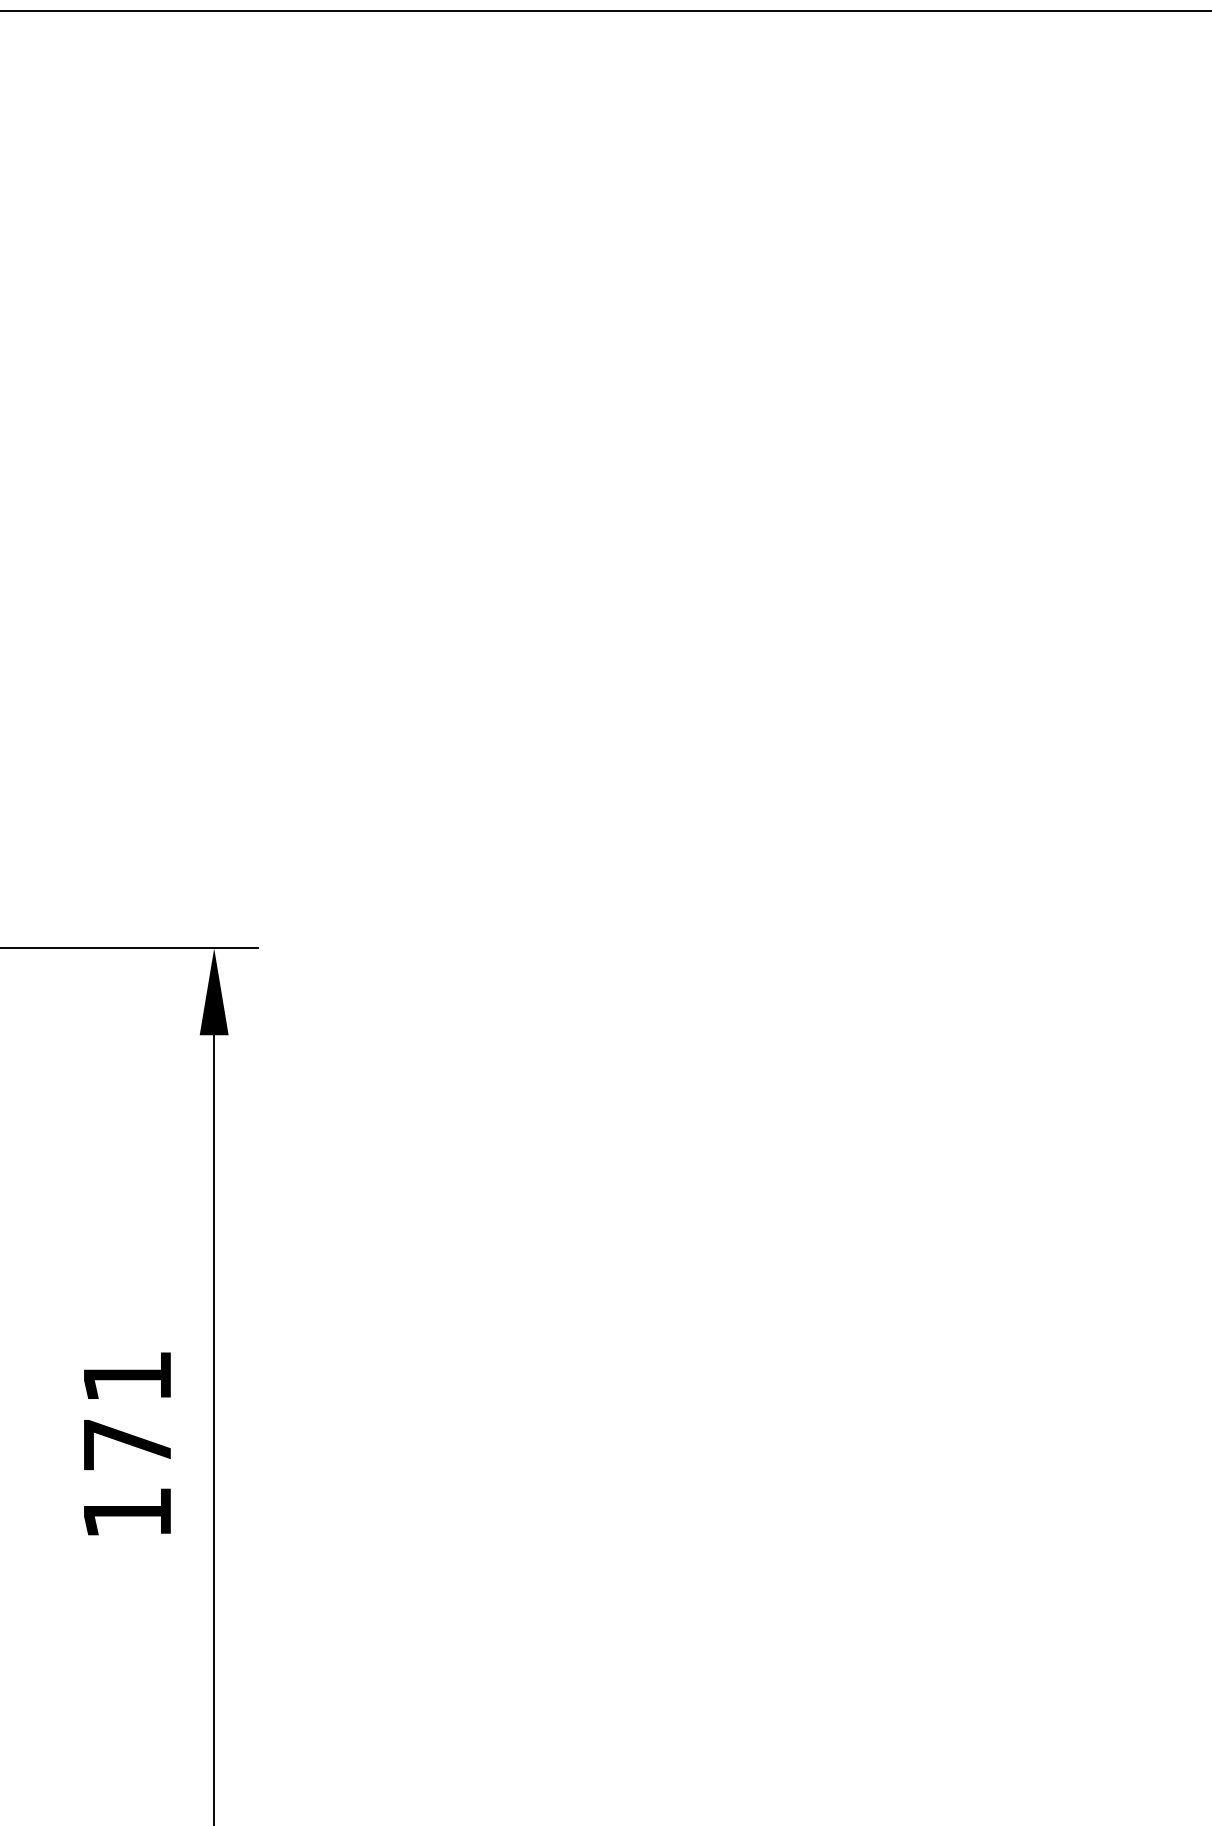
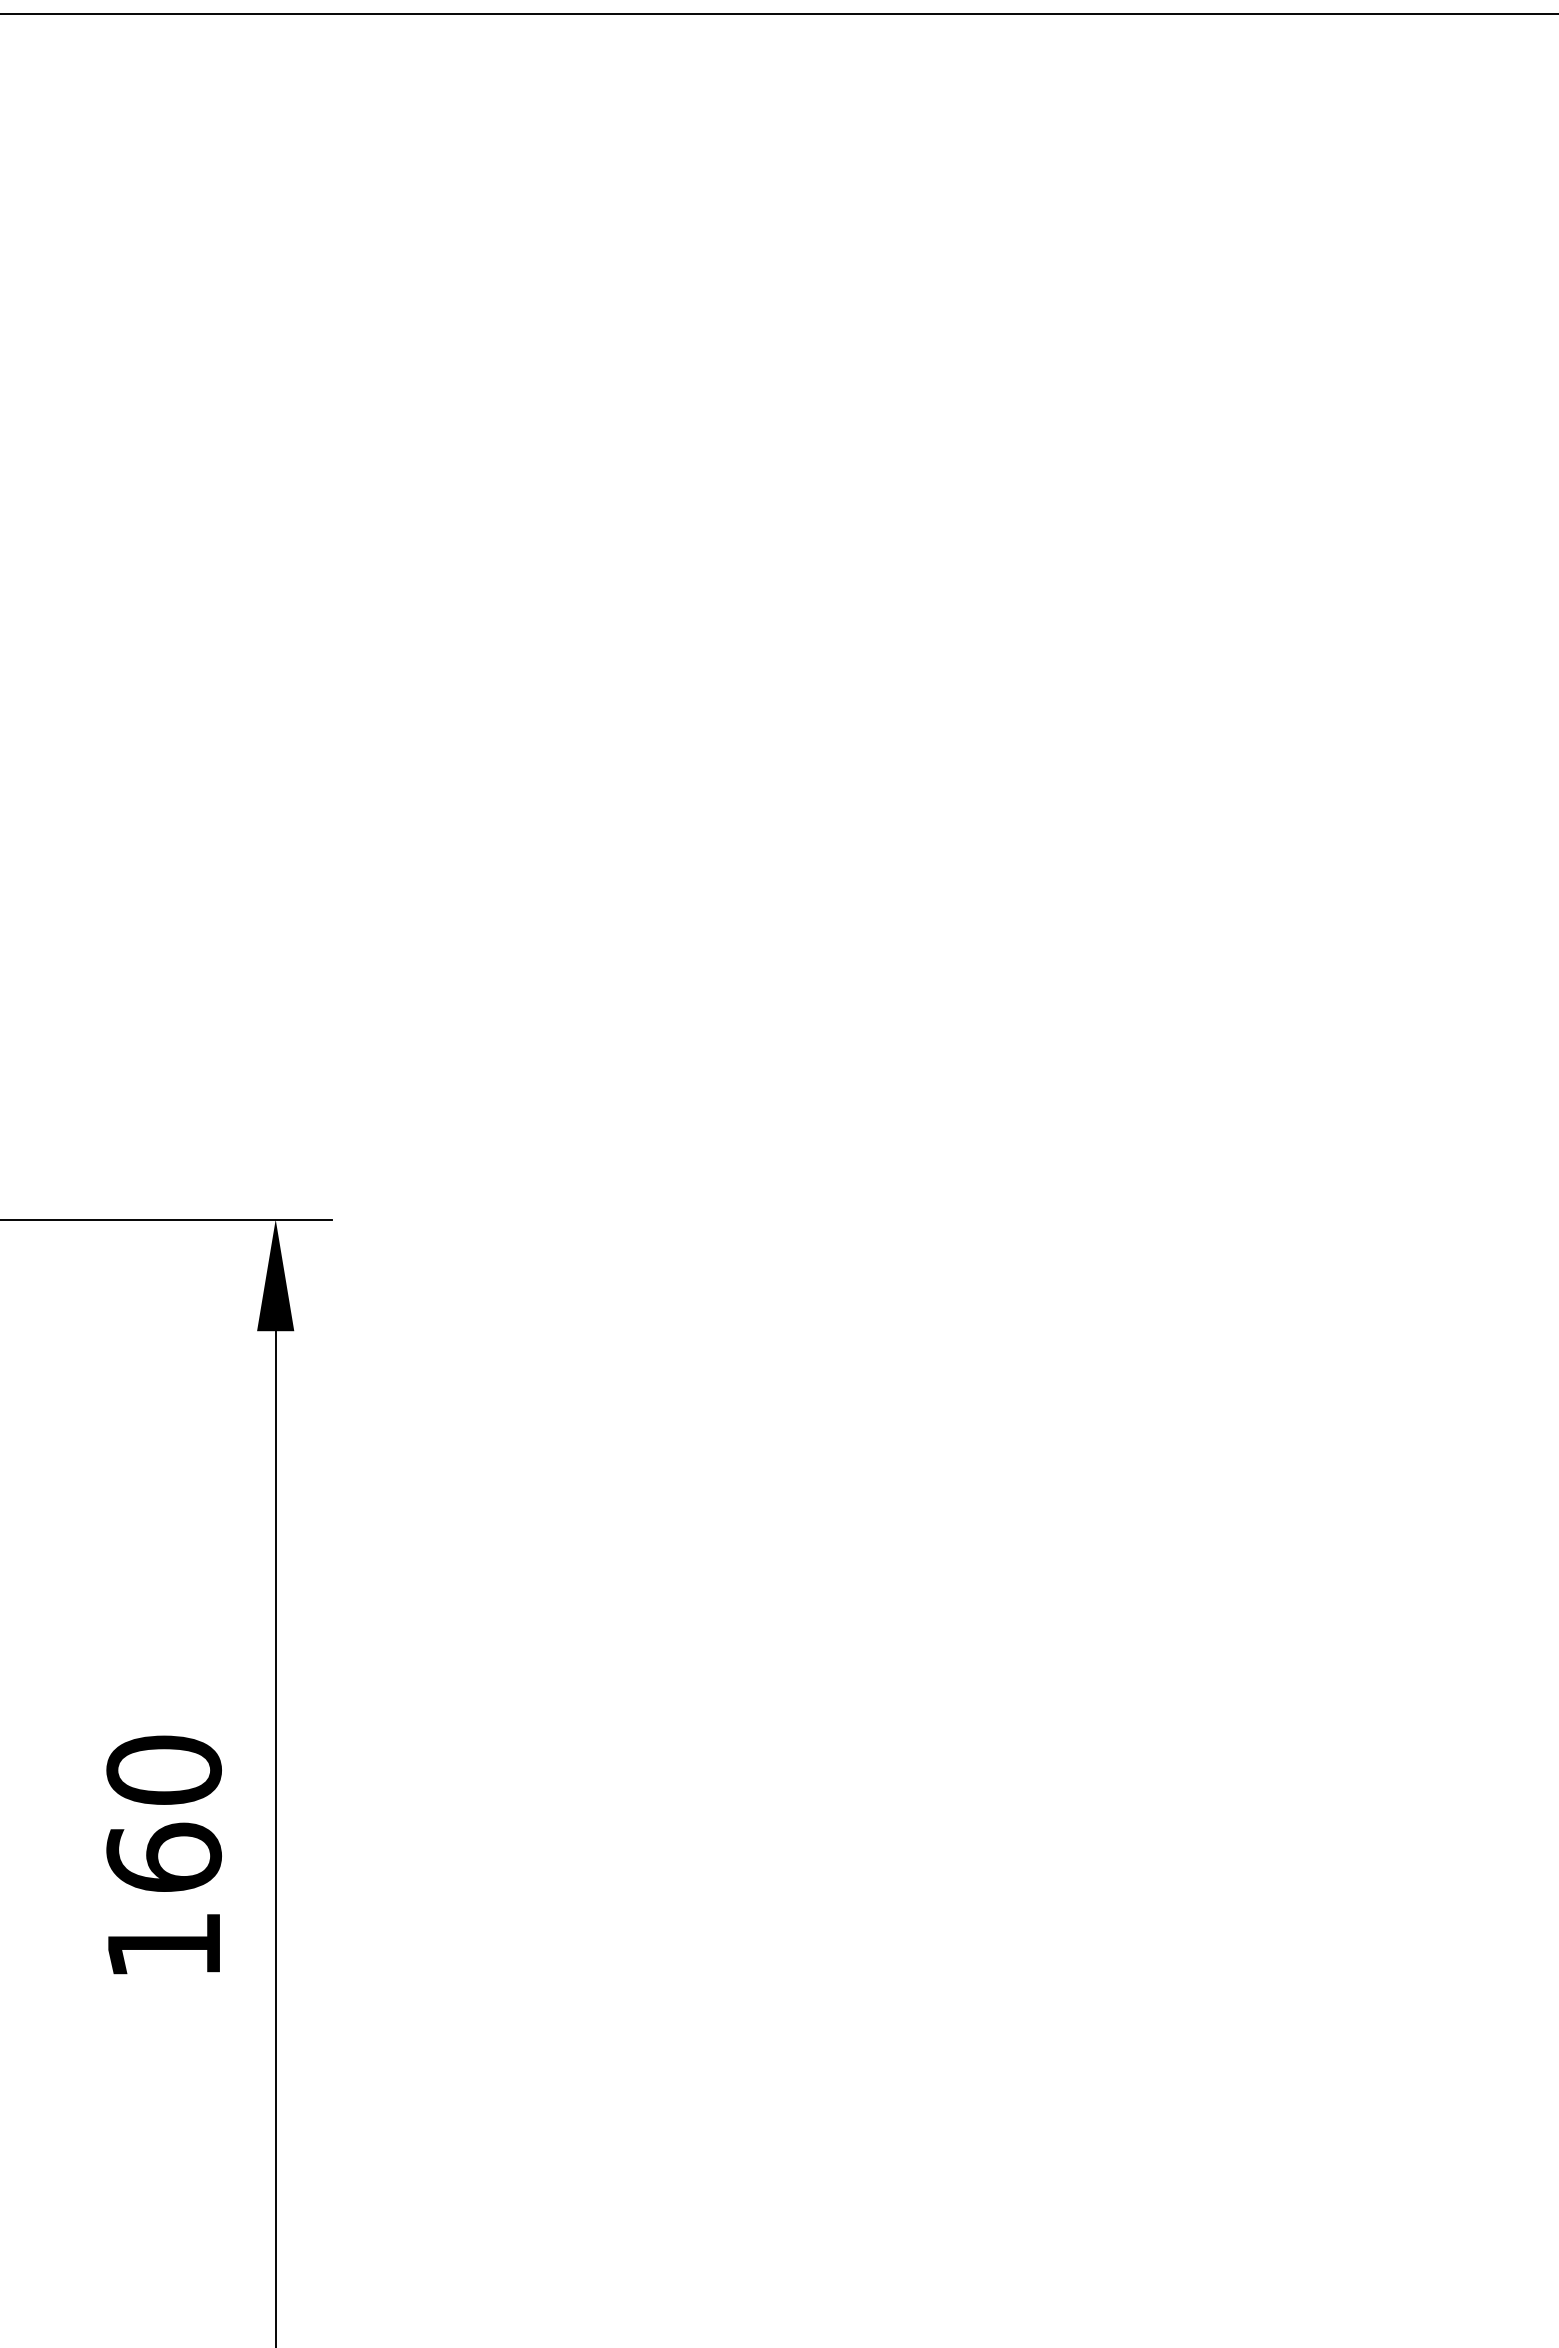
text: (126, 1410) -> (163, 1813), 171 -> 160

